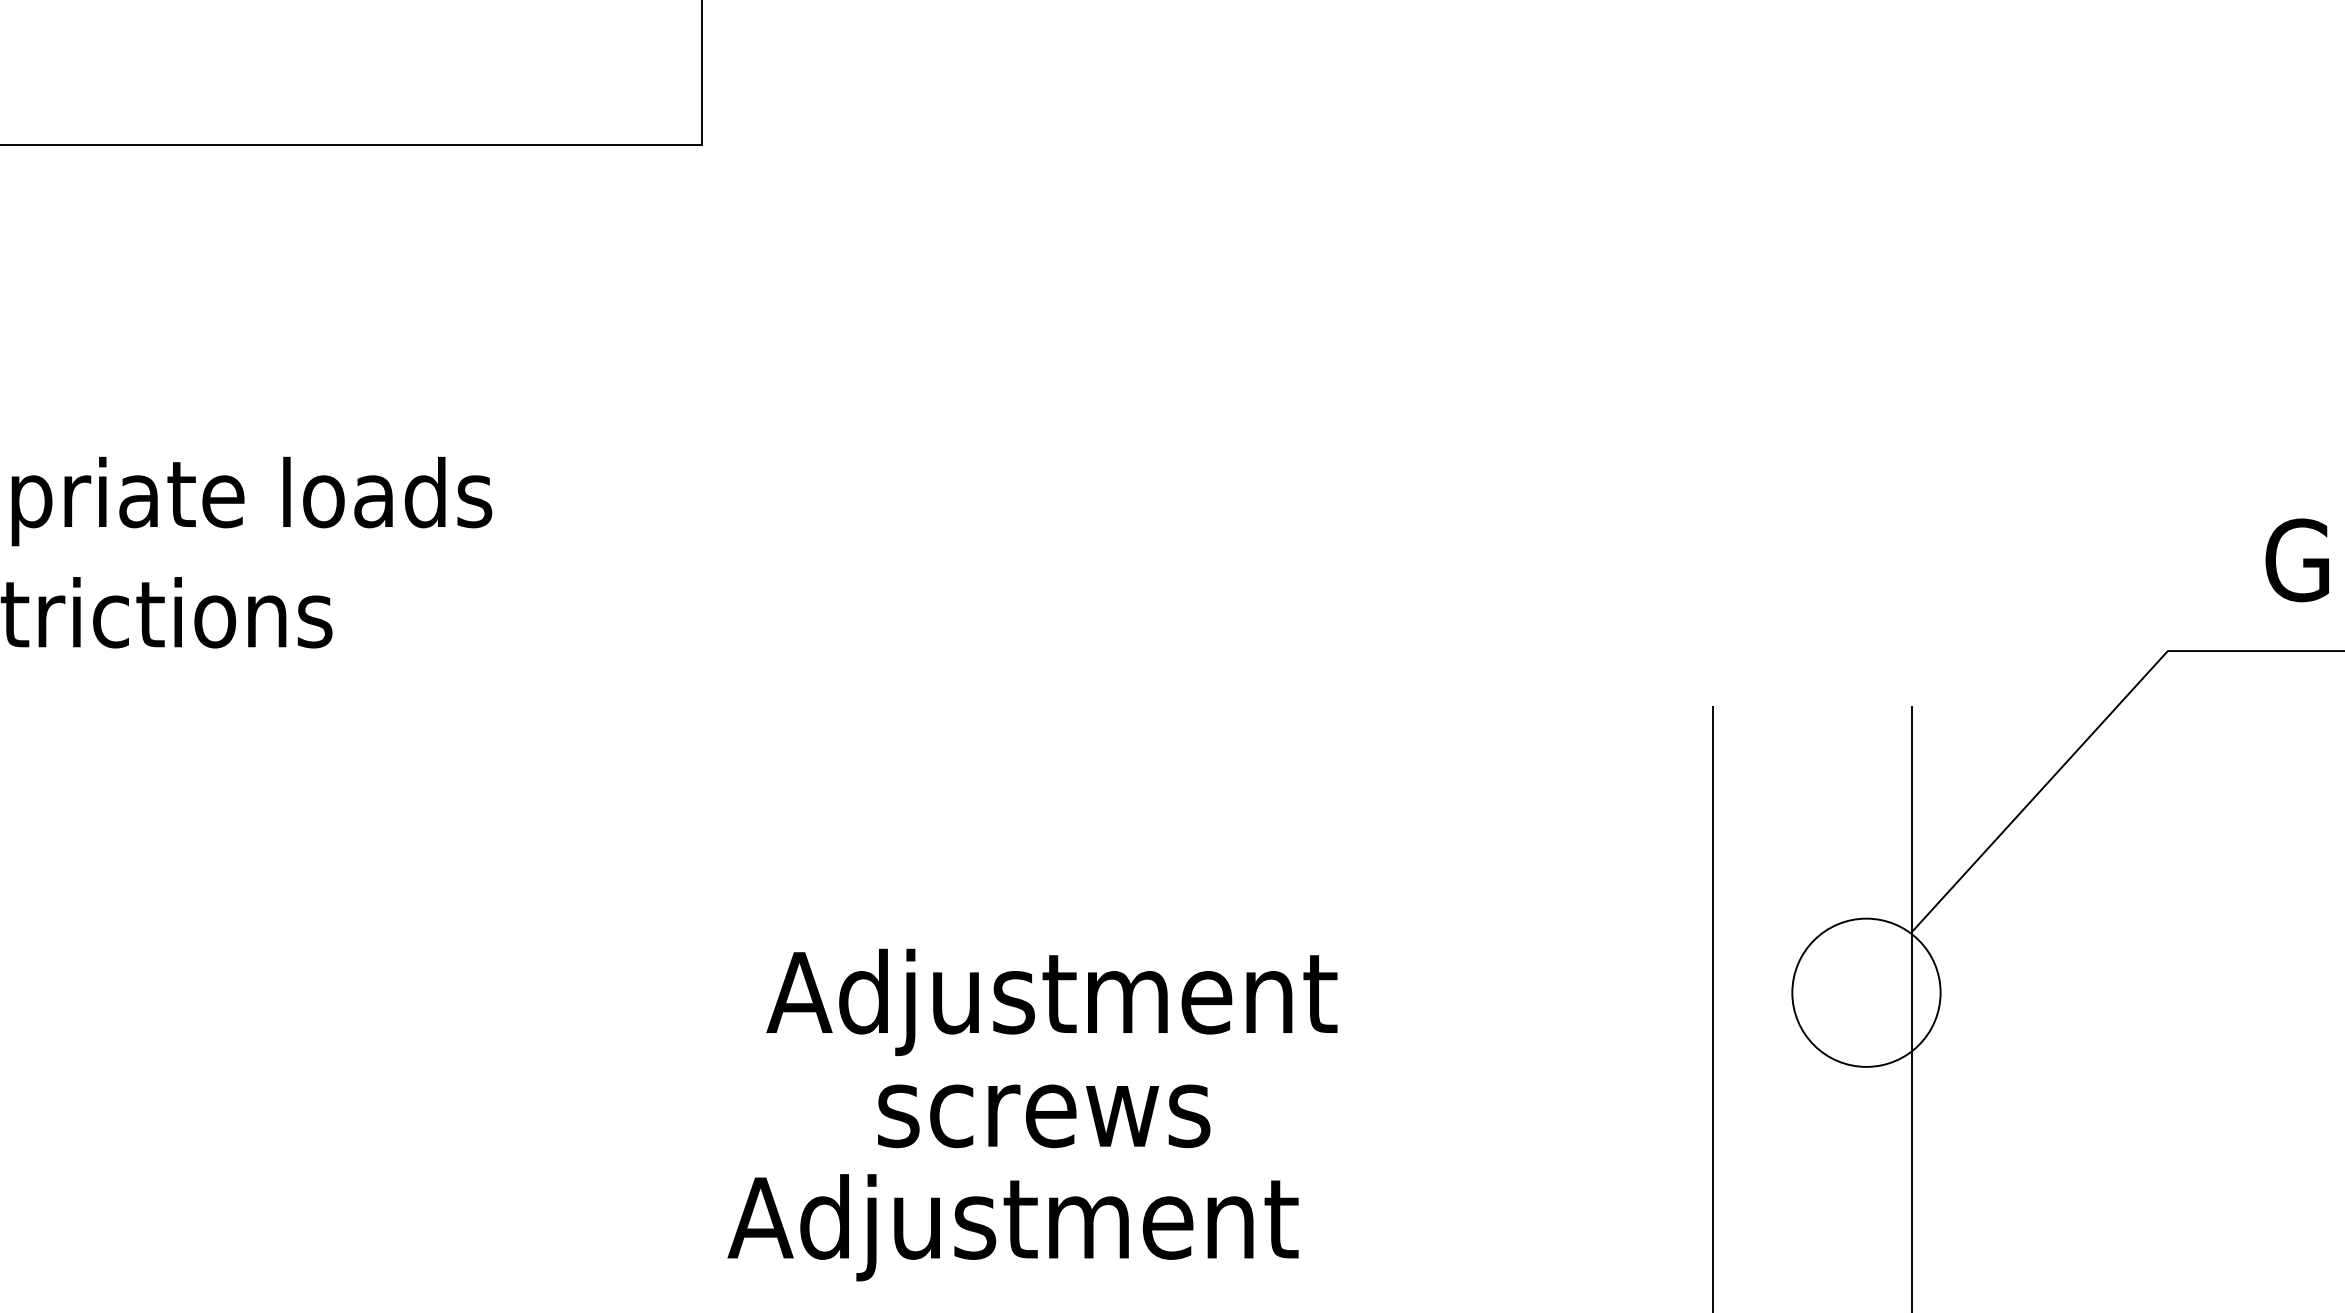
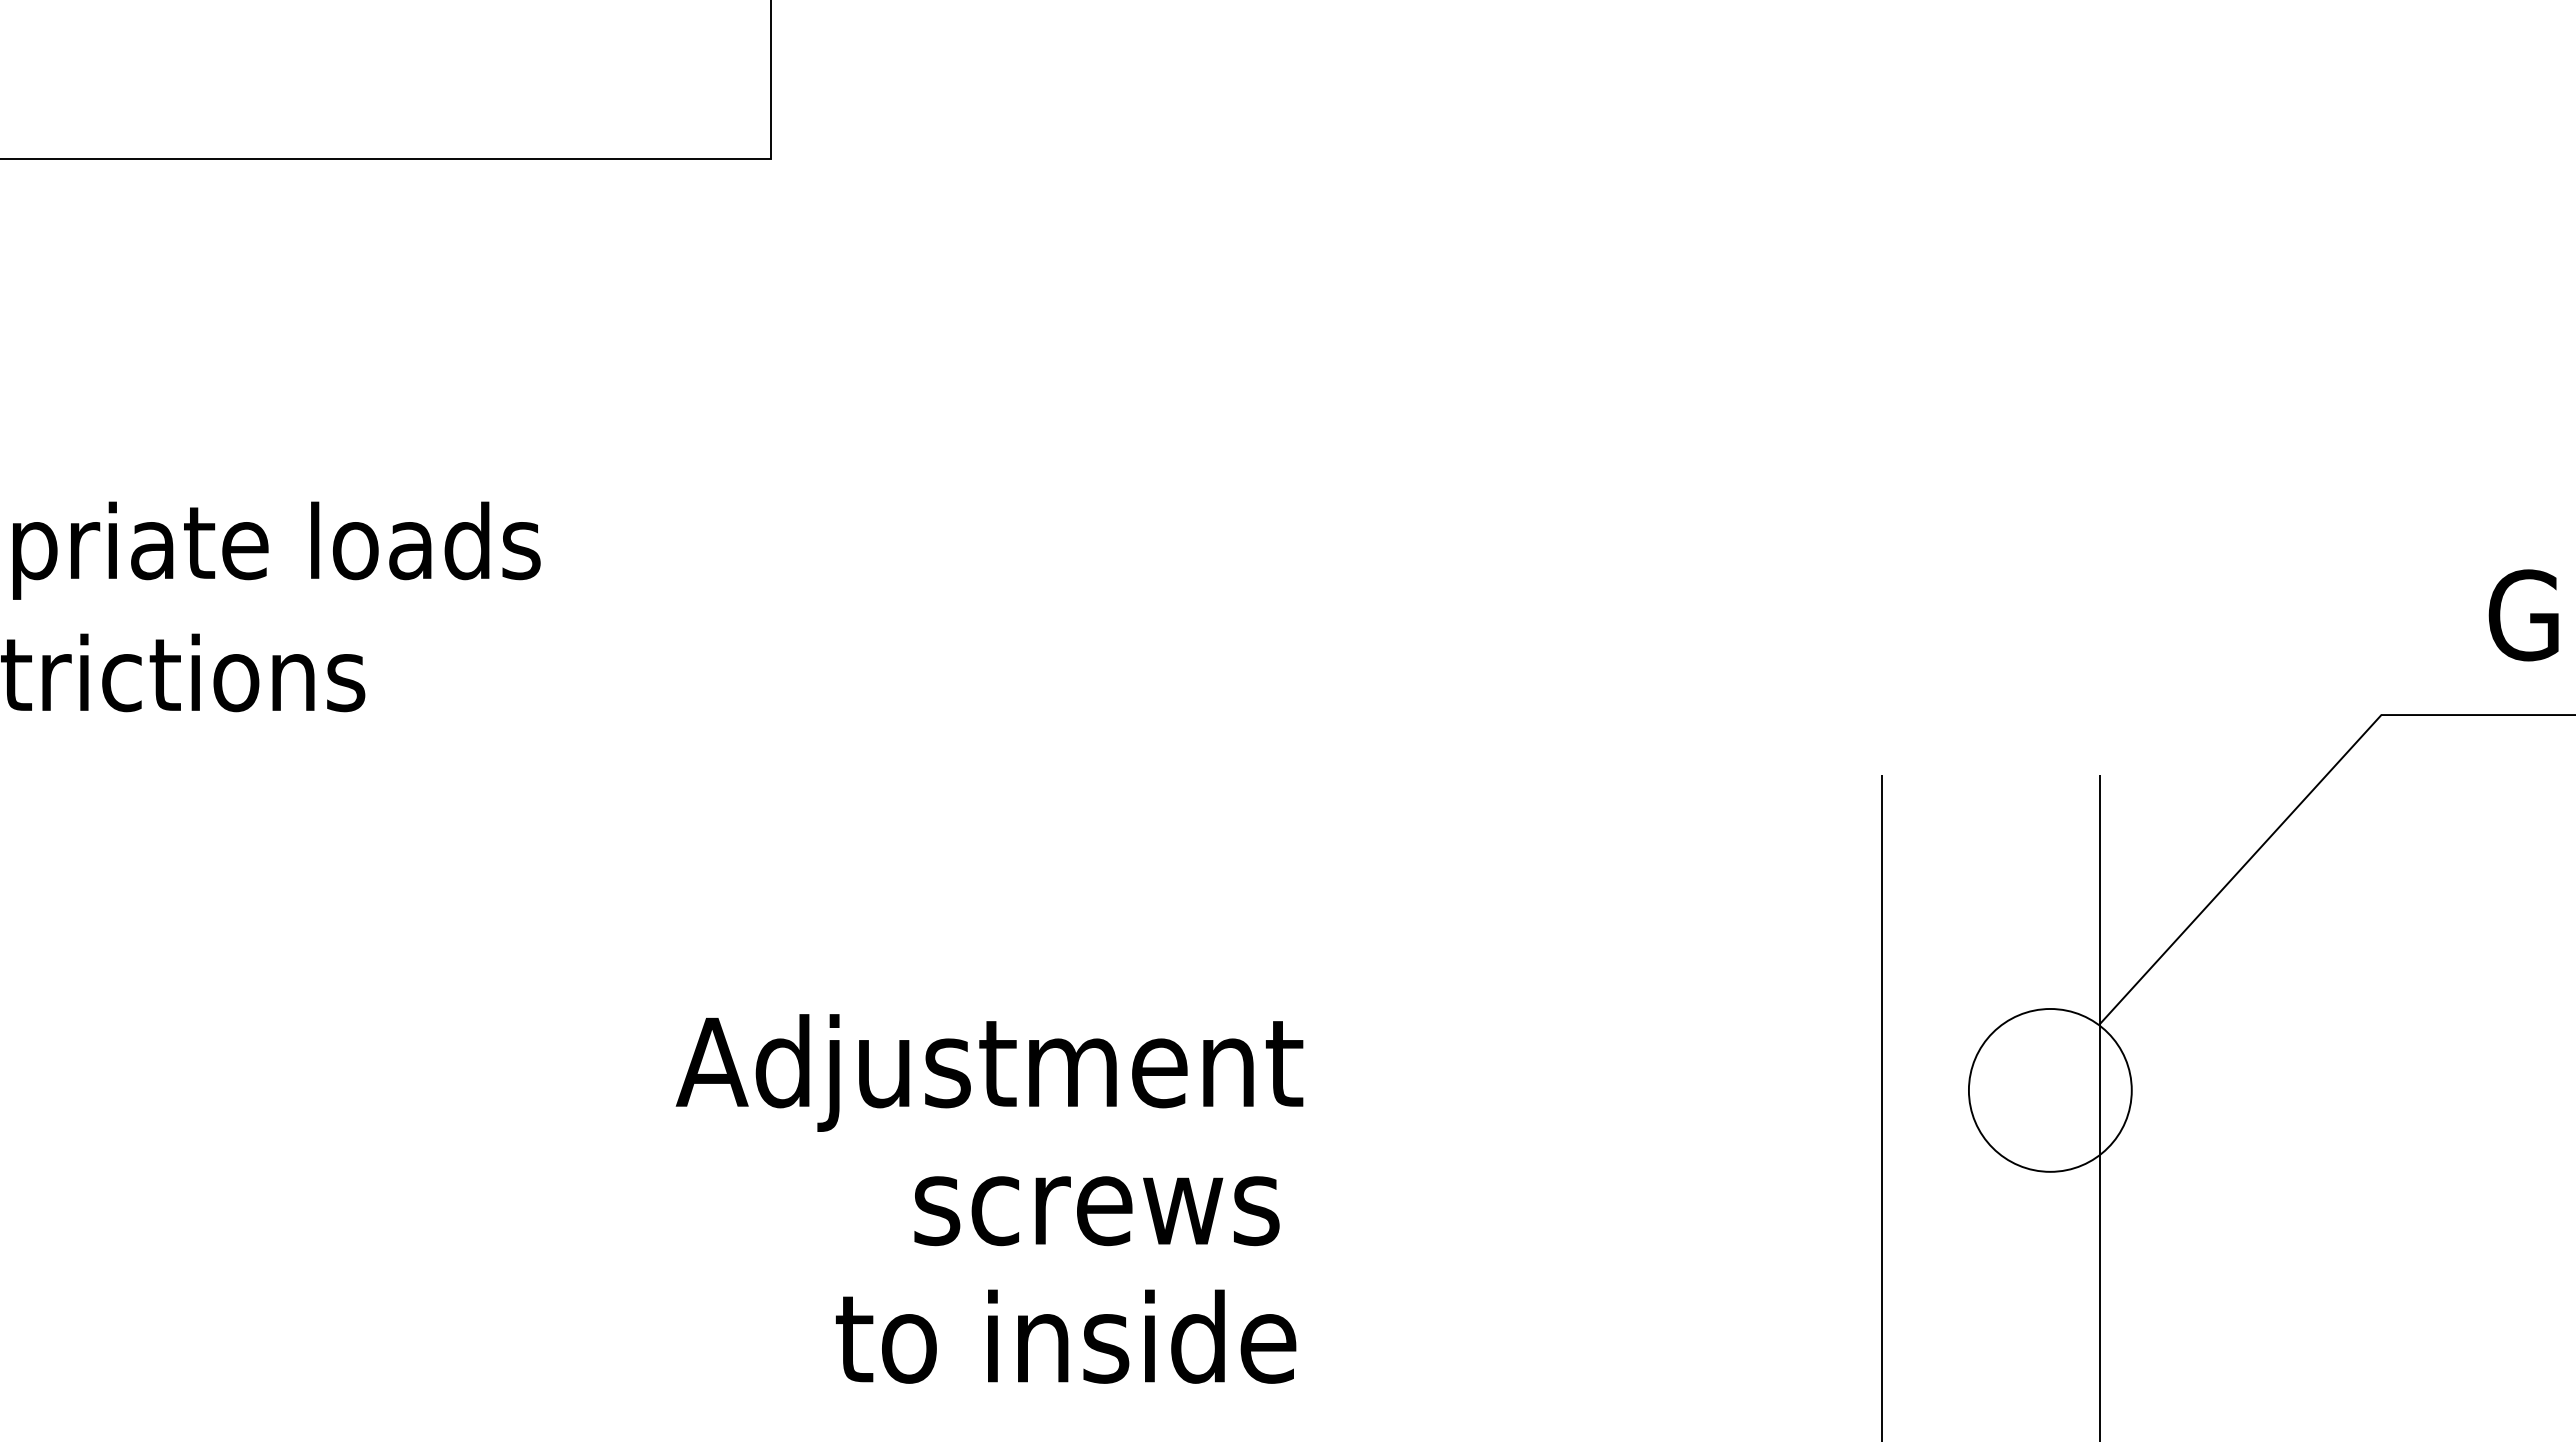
text: (1051, 1001) -> (989, 1072), moved
text: (1043, 1116) -> (1096, 1211), moved
text: (1012, 1227) -> (1112, 1348), Adjustment -> to inside

